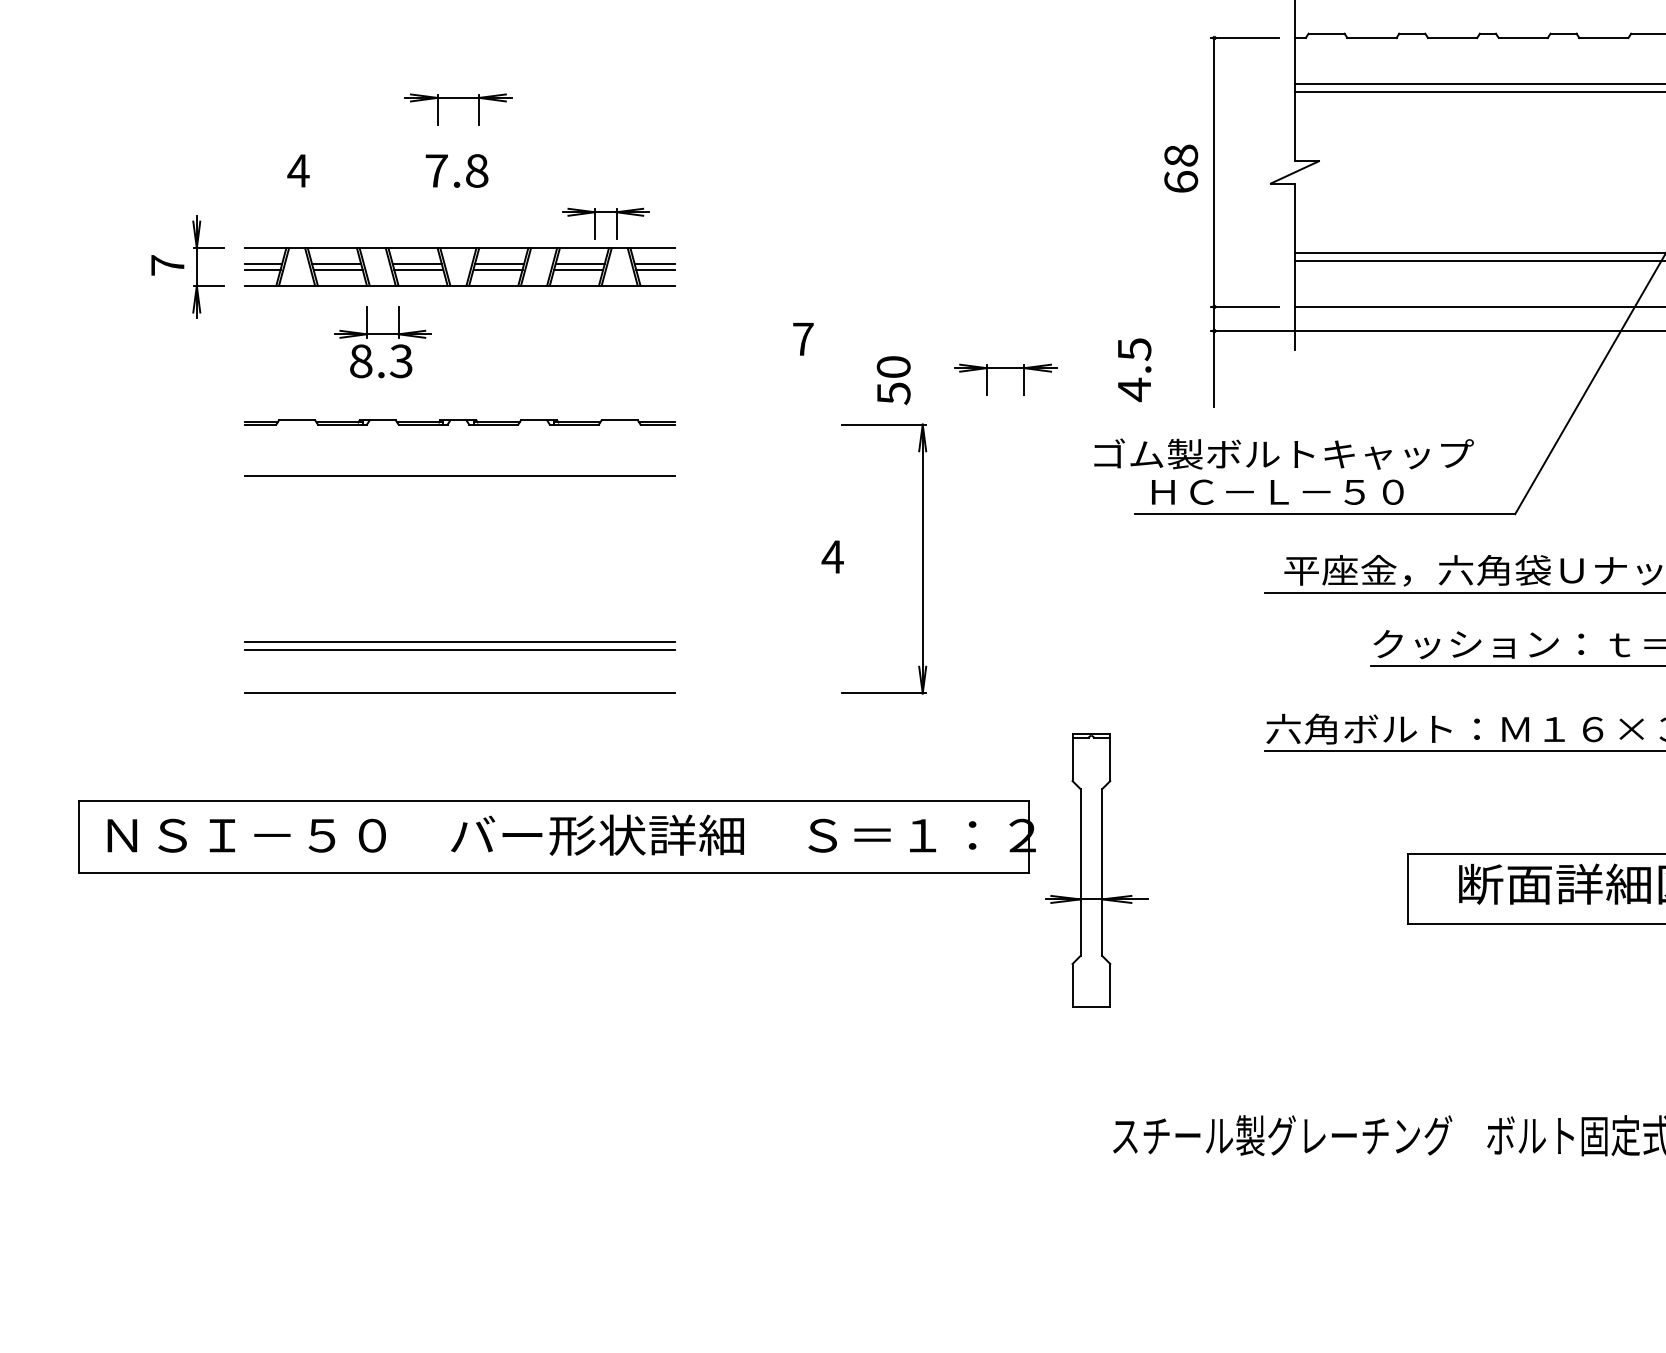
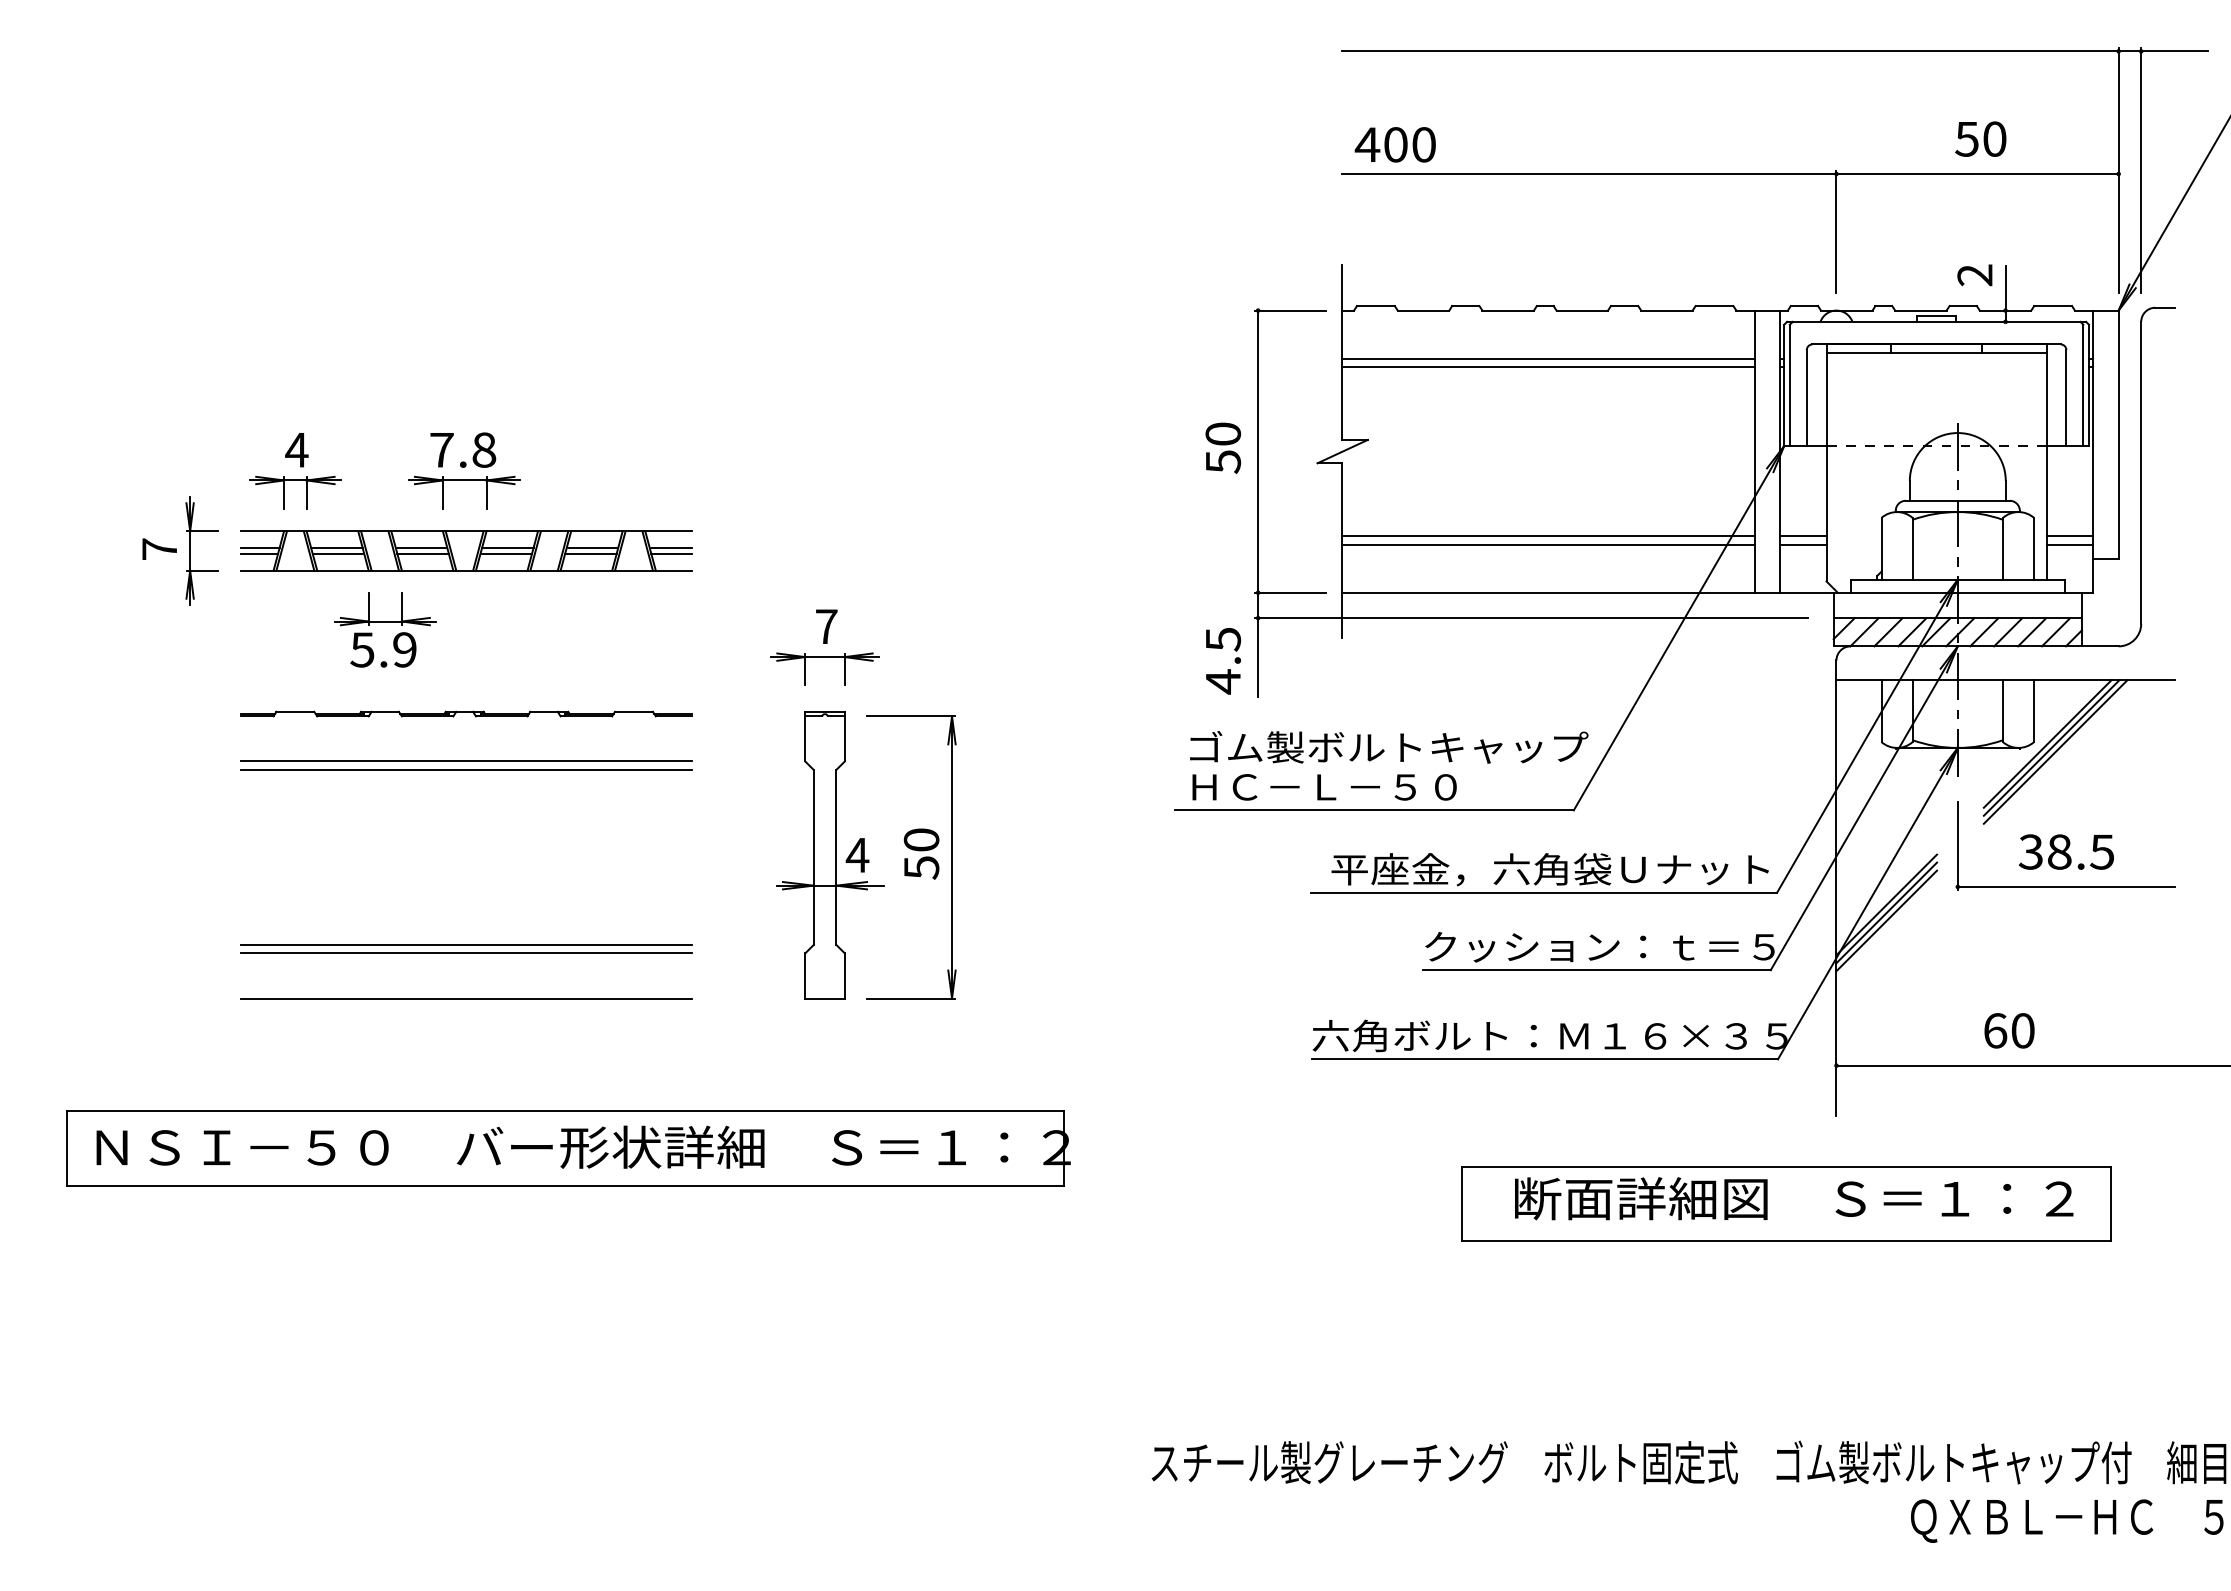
part: (458, 97) -> (464, 480), moved
text: (1181, 168) -> (1223, 447), 68 -> 50
part: (595, 223) -> (284, 492), moved
text: (381, 360) -> (383, 649), 8.3 -> 5.9
part: (1005, 368) -> (824, 657), moved
text: (1134, 370) -> (1223, 661), moved
text: (893, 379) -> (921, 853), moved
text: (1284, 454) -> (1389, 747), moved
line: (460, 467) -> (466, 761), added
part: (1096, 870) -> (830, 855), moved

